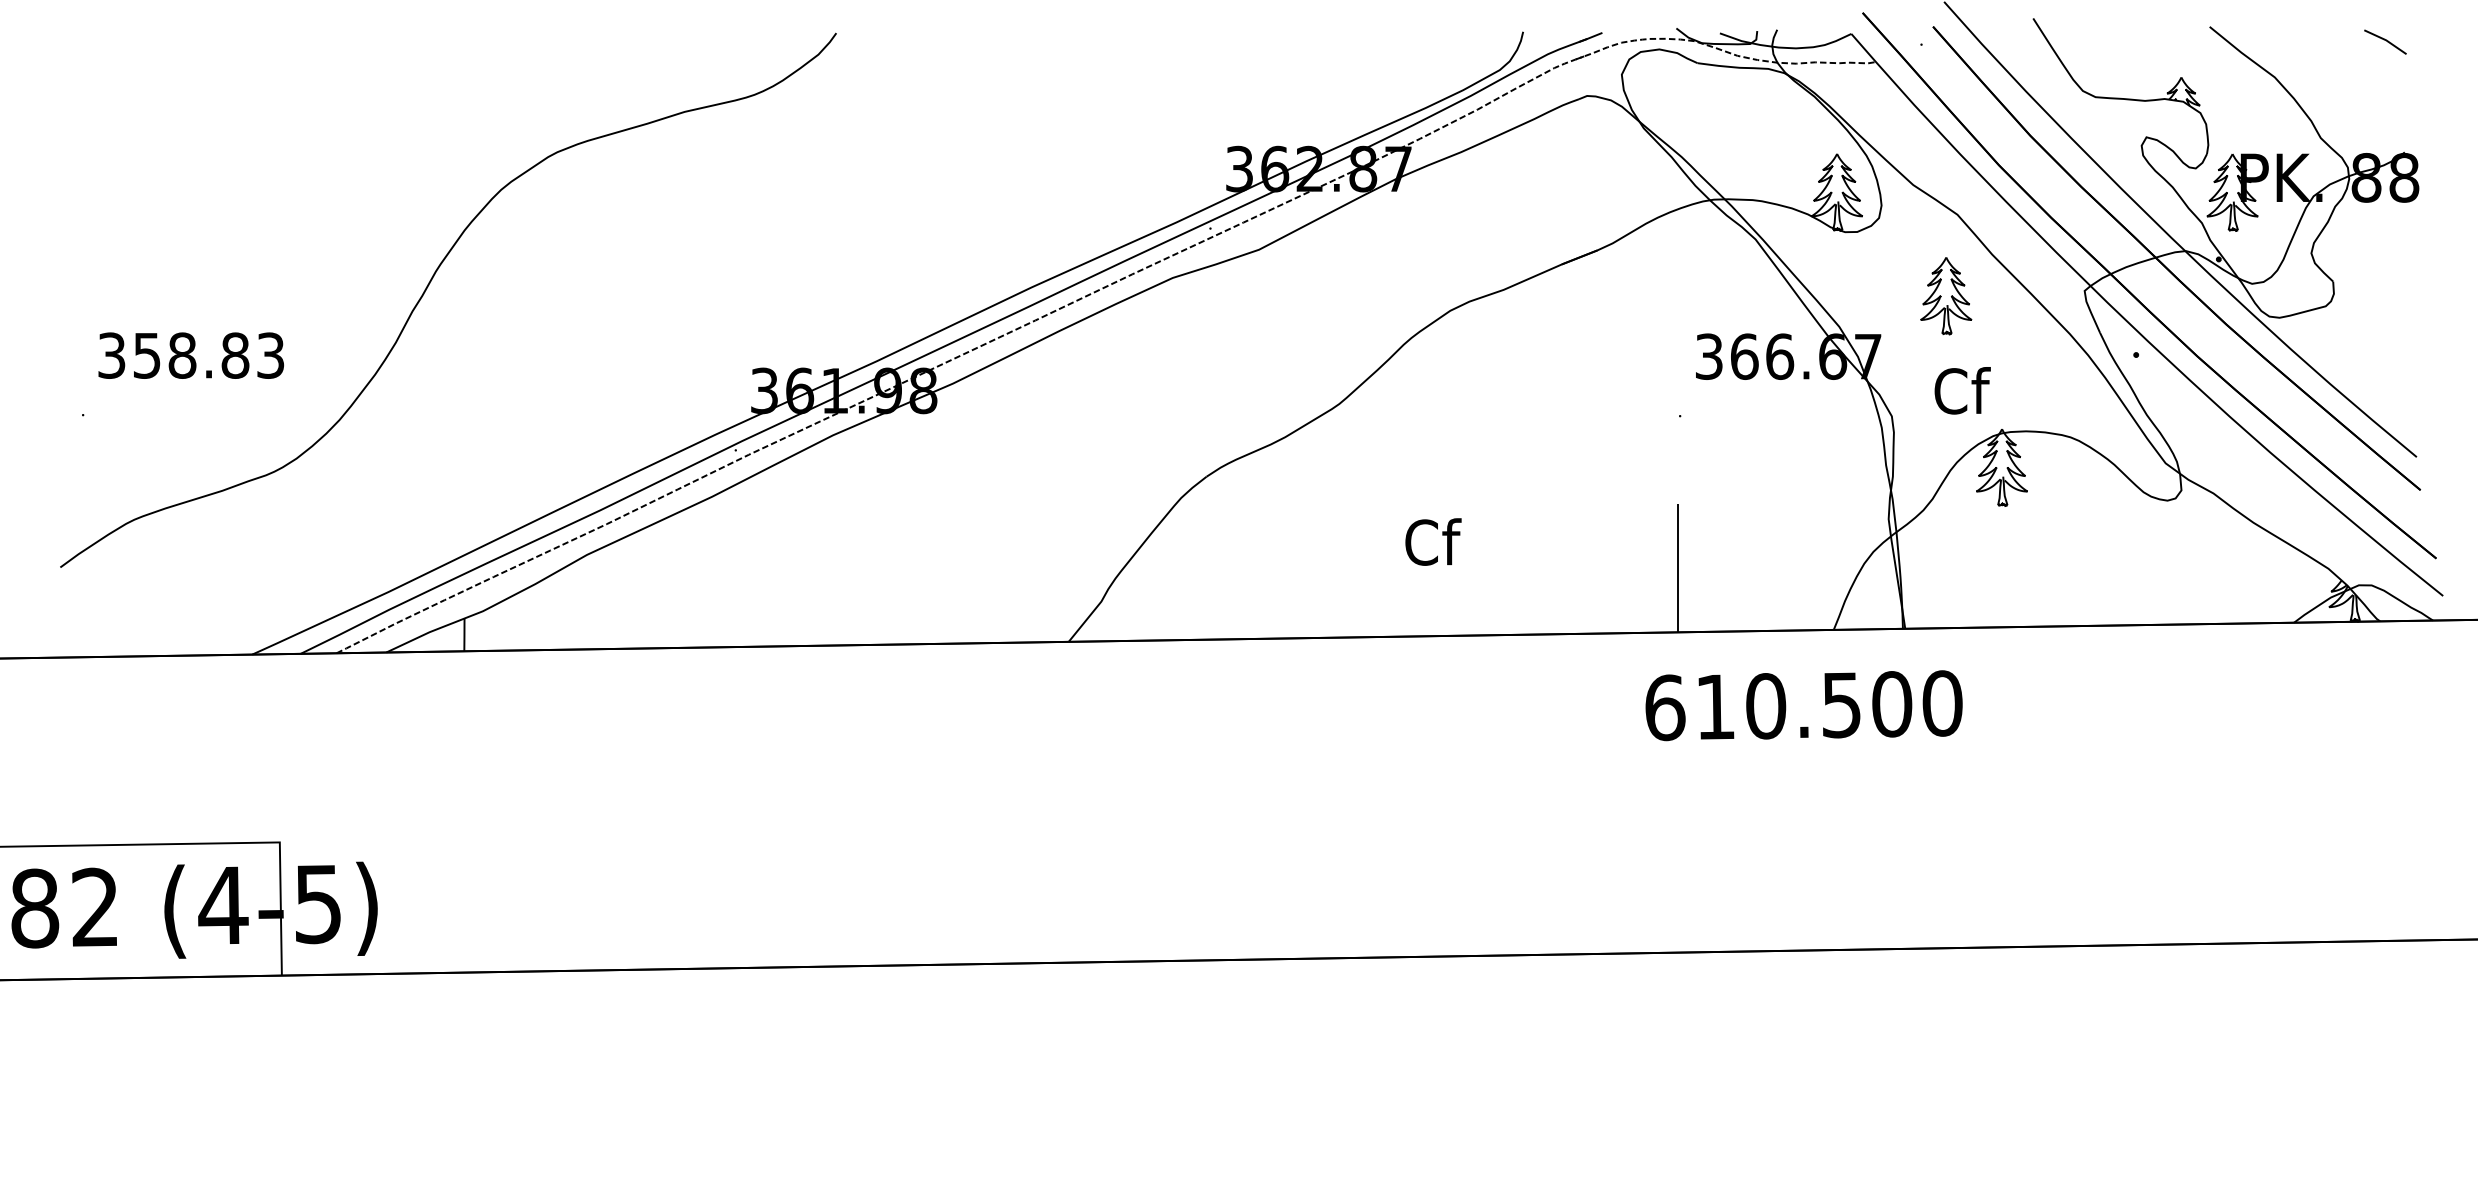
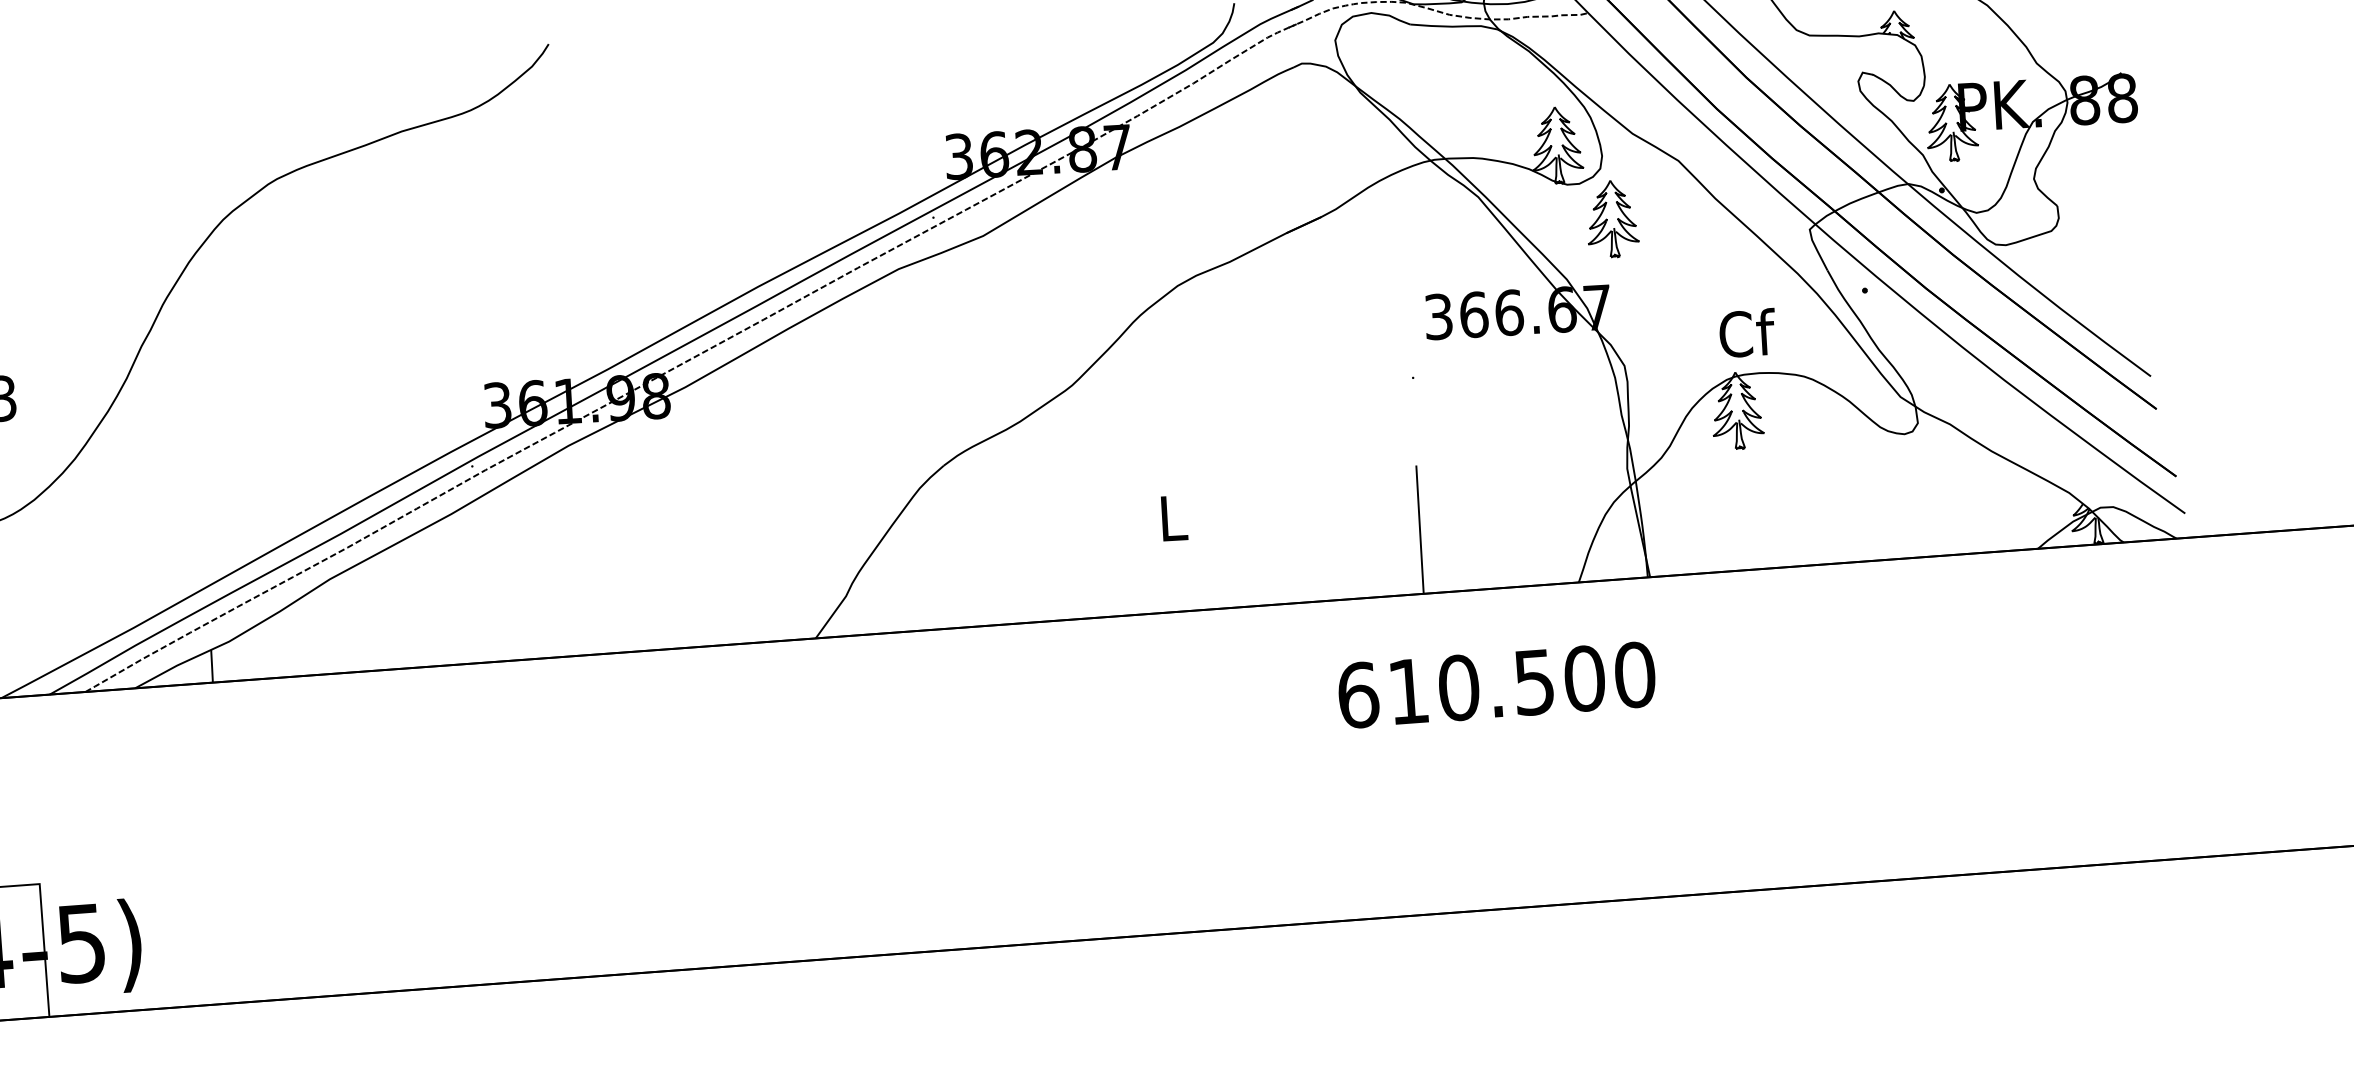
part: (1946, 296) -> (1612, 219), moved
text: (1962, 390) -> (1747, 332), moved
text: (1433, 541) -> (1174, 517), Cf -> L
text: (1803, 705) -> (1496, 684), moved

